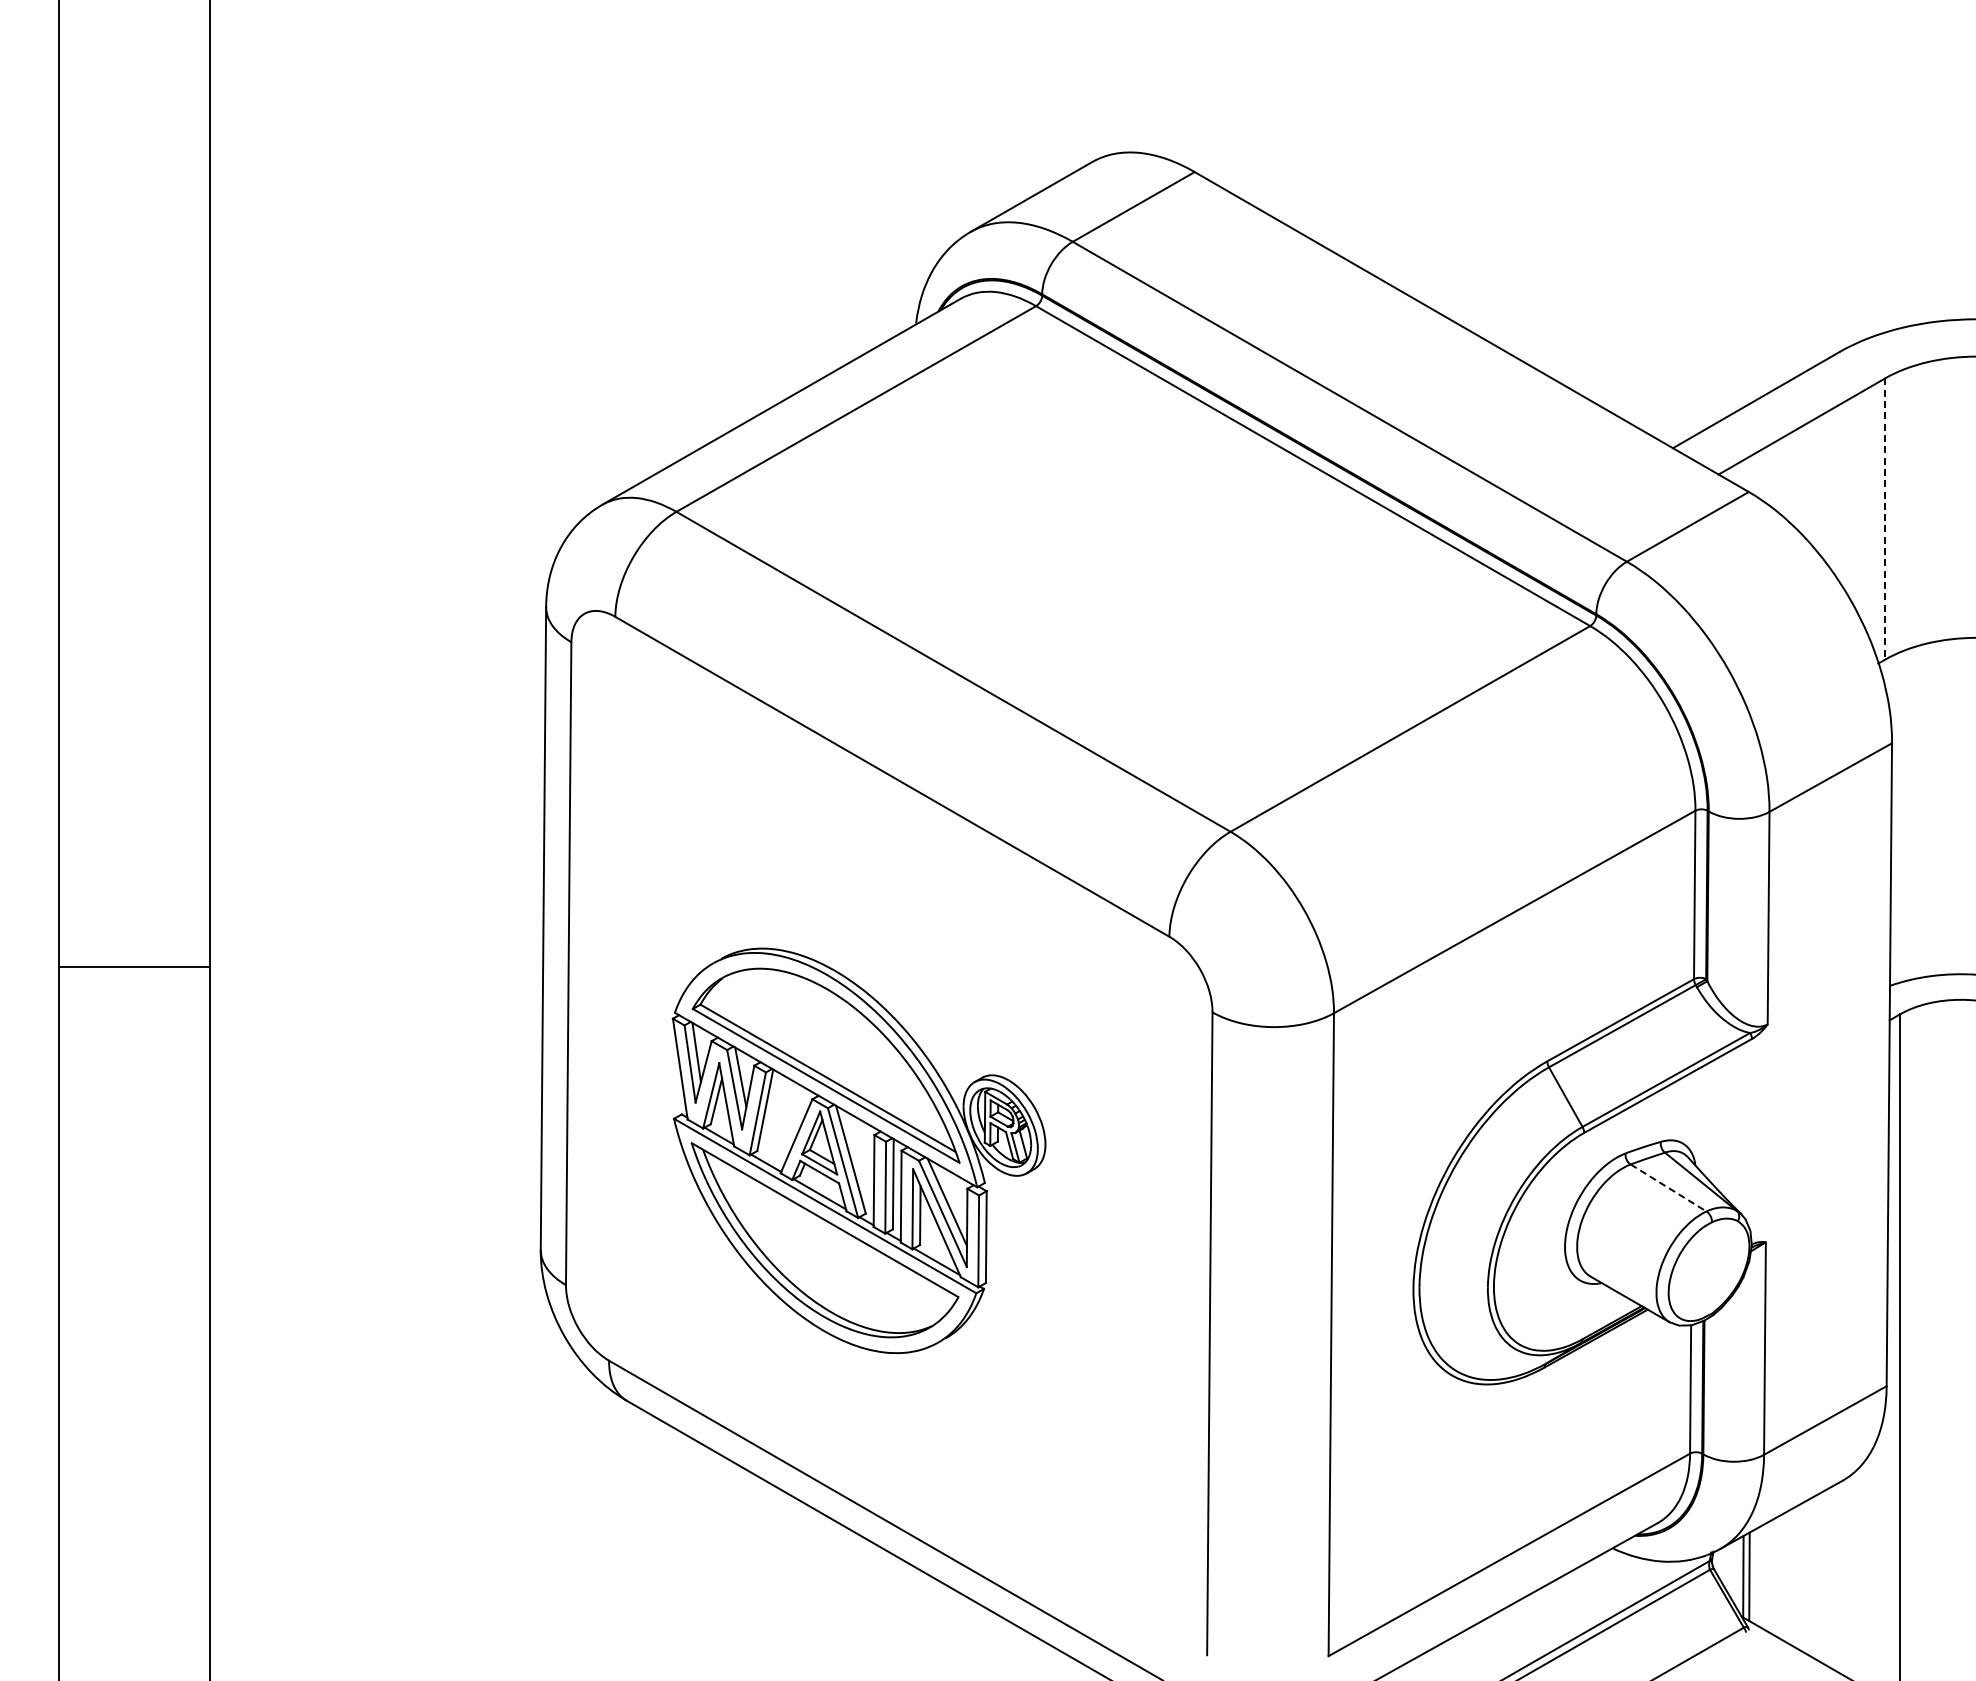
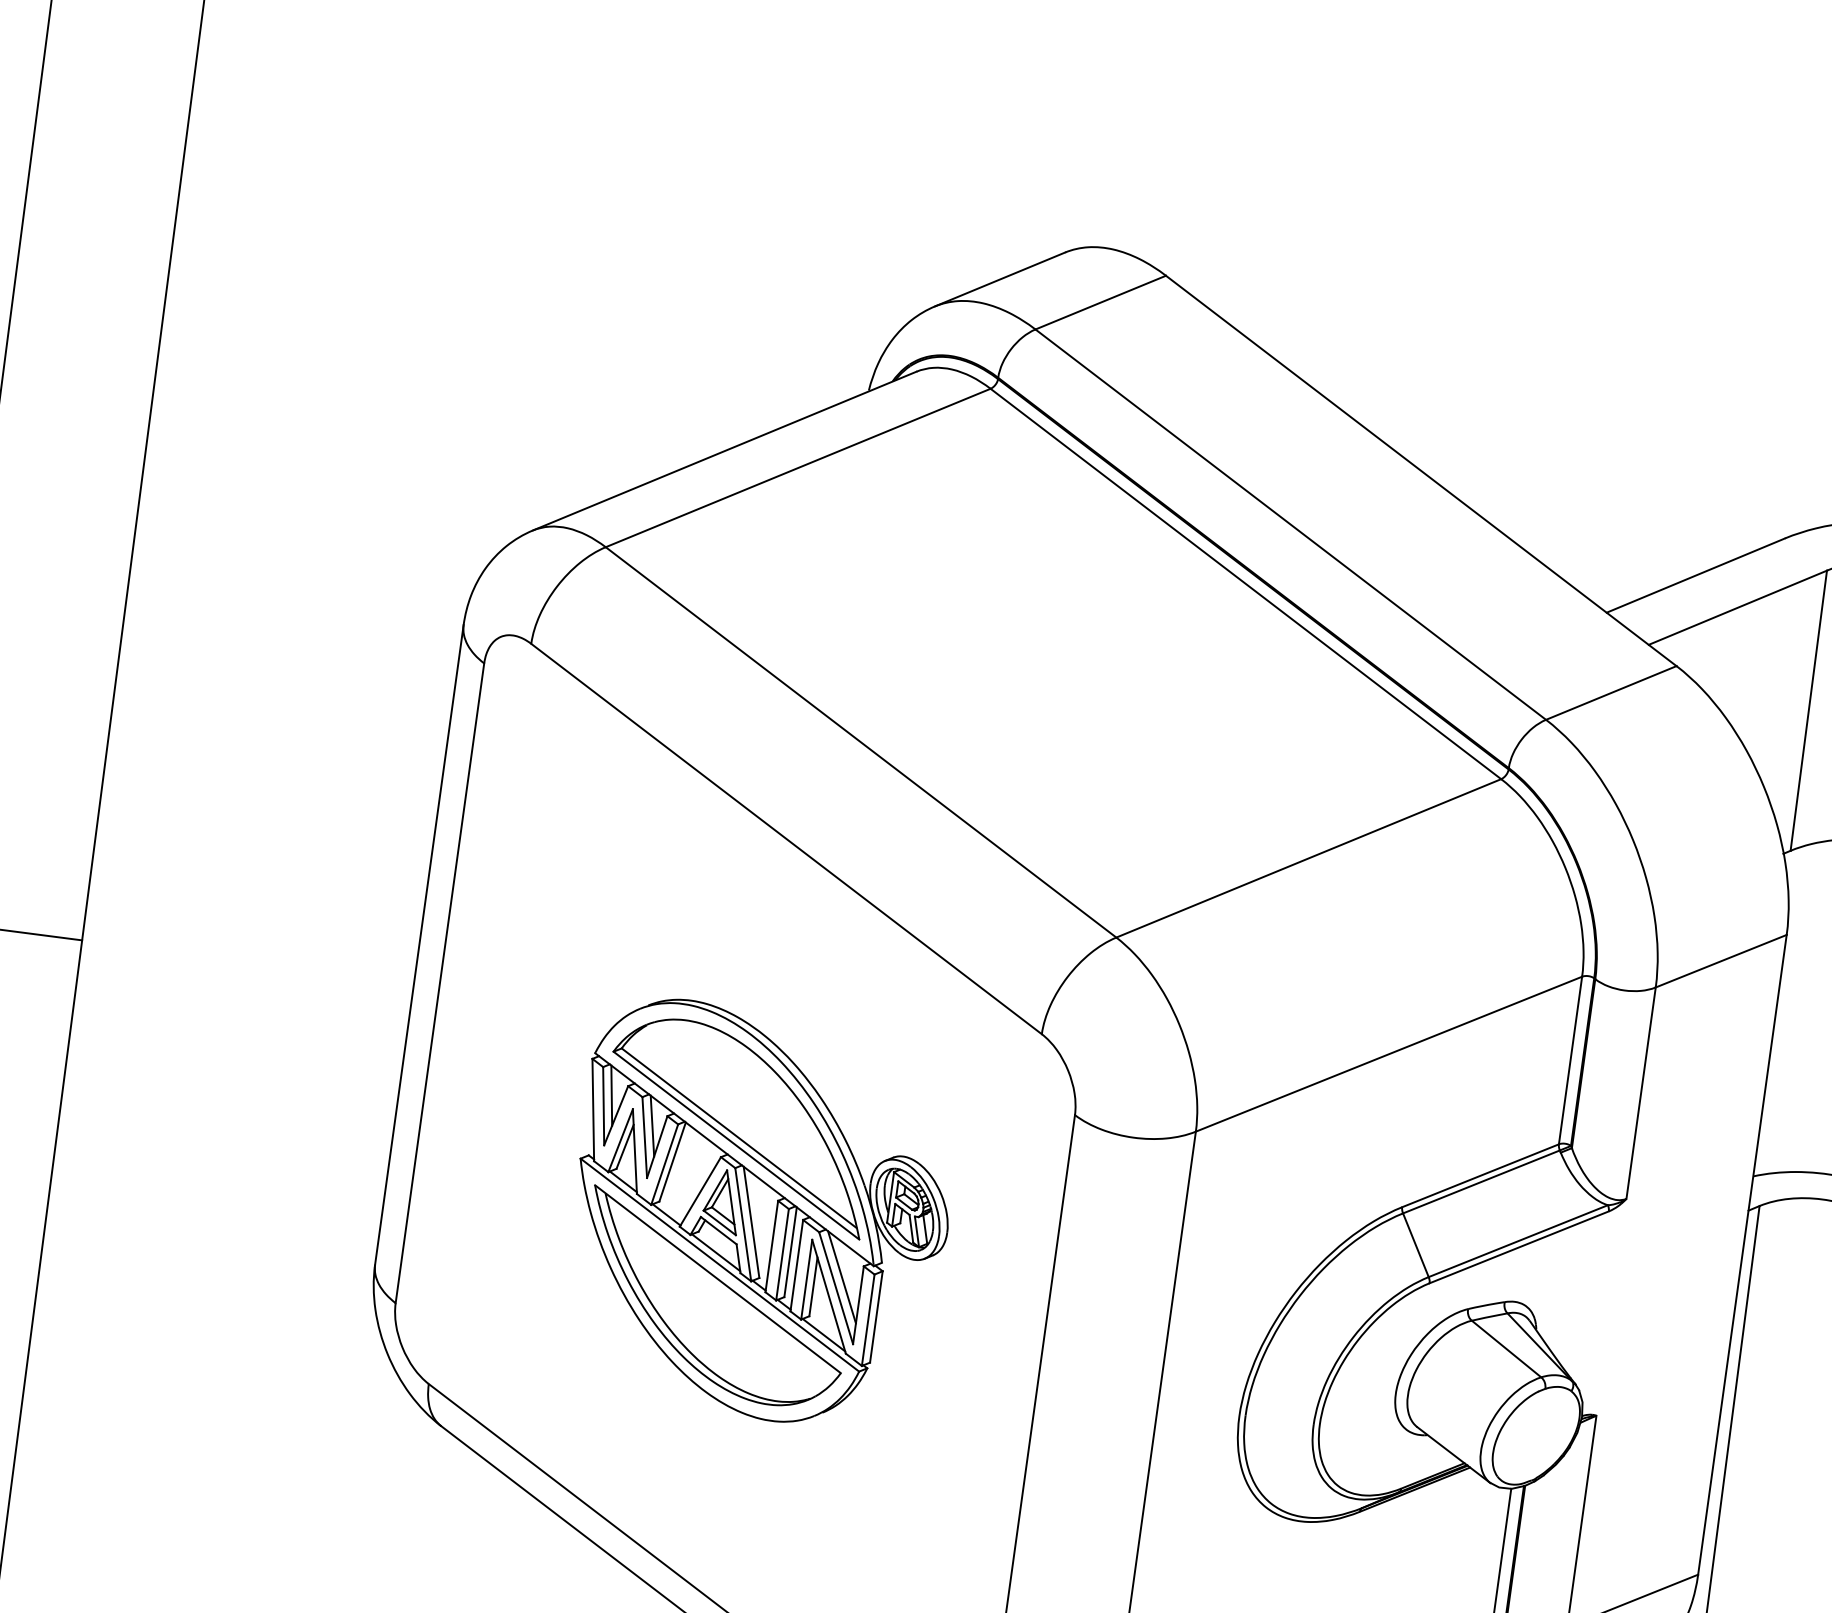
line: (1885, 519) -> (1809, 711), dashed -> solid
part: (858, 1150) -> (760, 1214), moved
line: (1668, 1187) -> (1506, 1348), dashed -> solid

